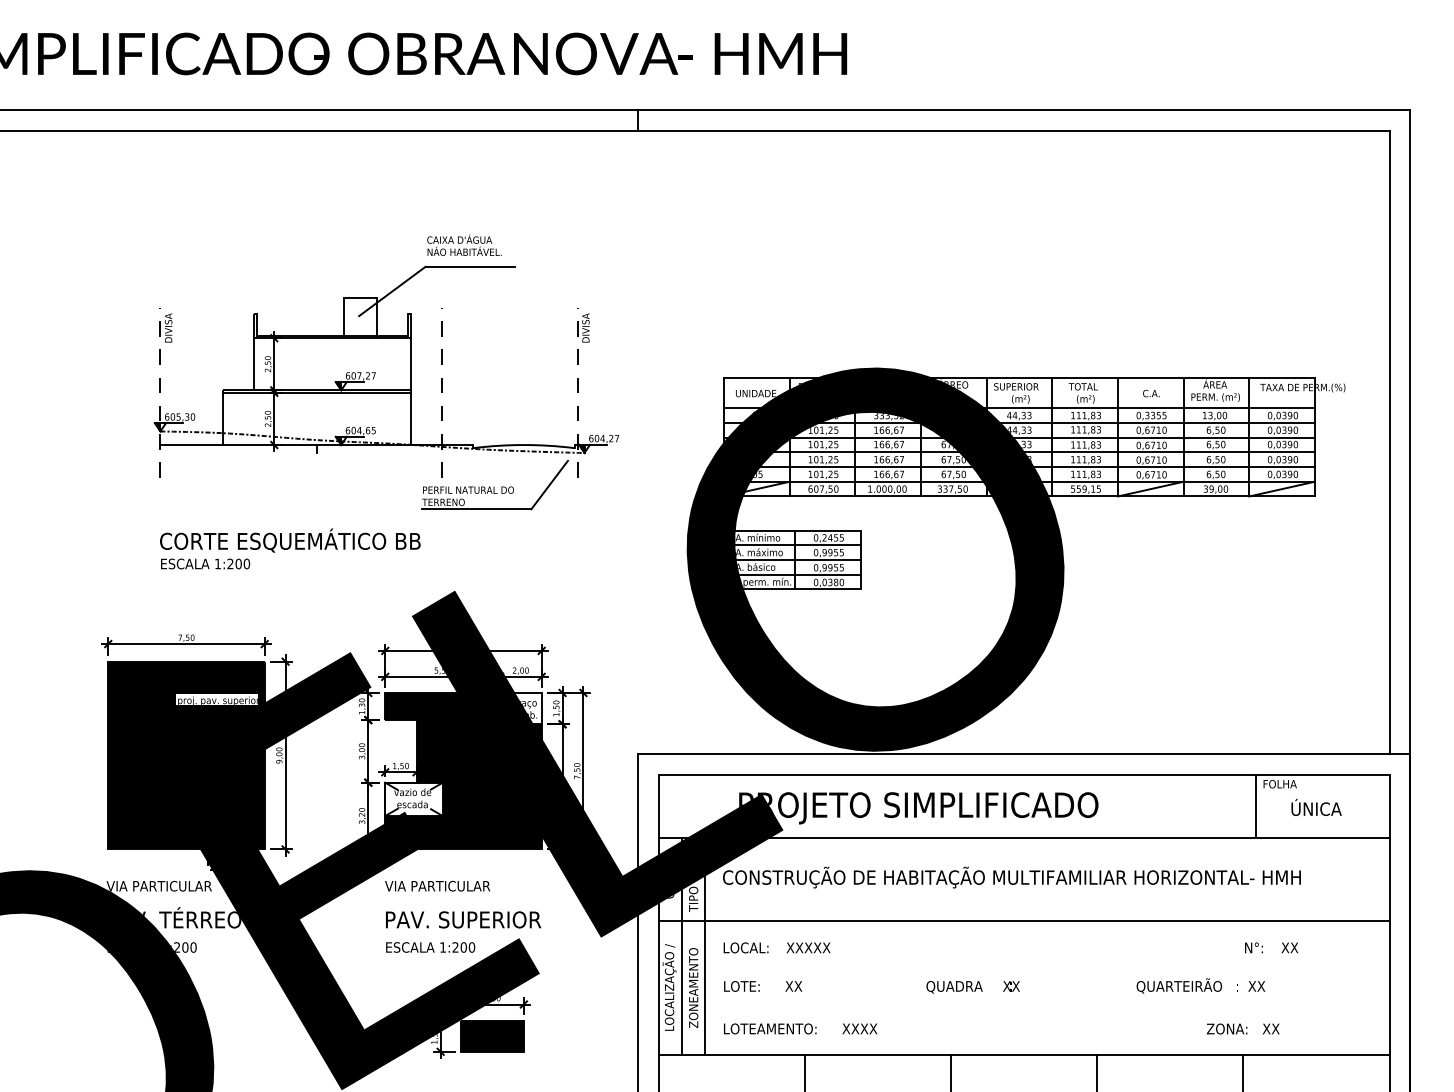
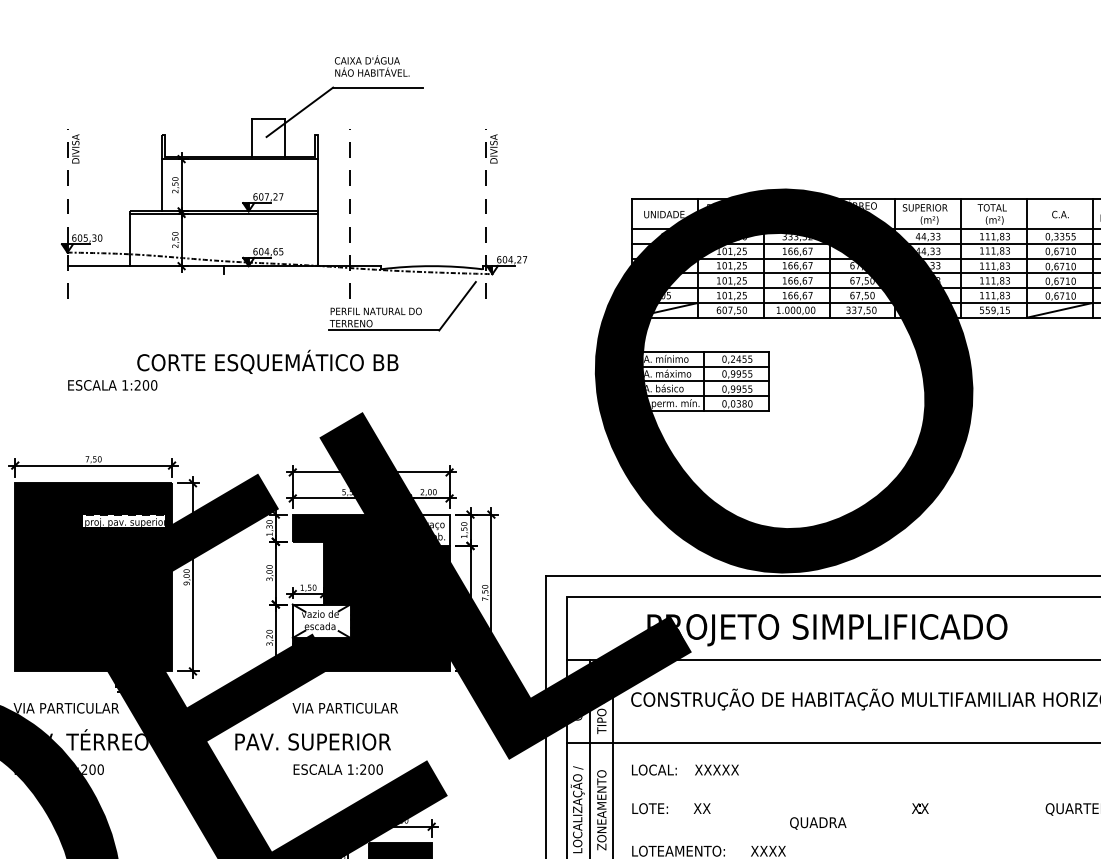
text: (290, 540) -> (268, 361), moved
text: (463, 919) -> (313, 741), moved
text: (954, 987) -> (818, 823), moved

